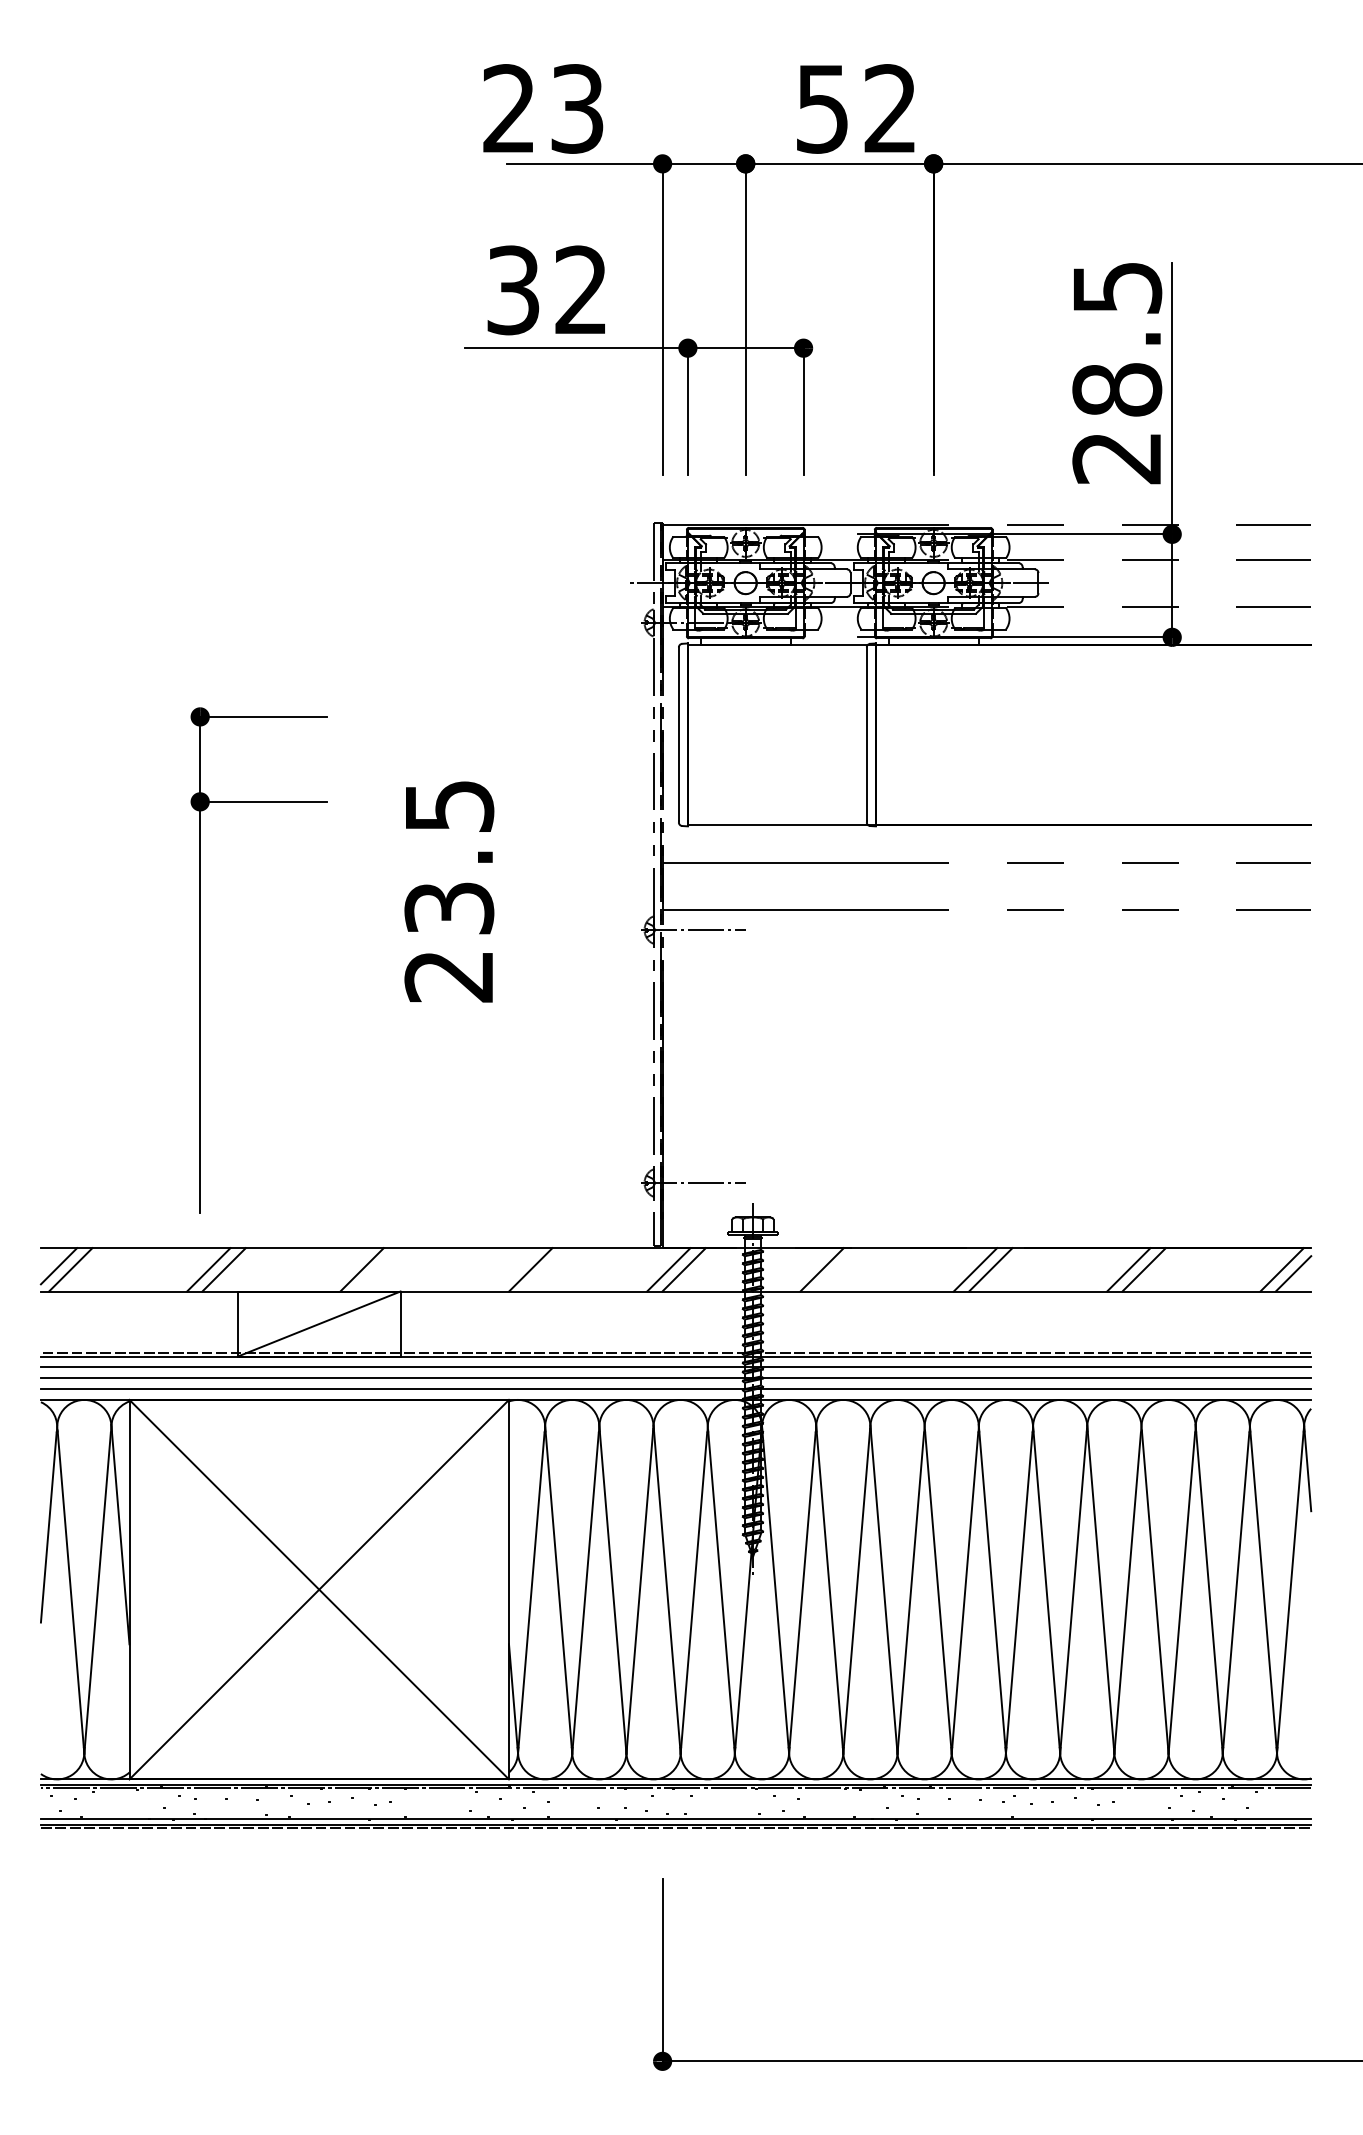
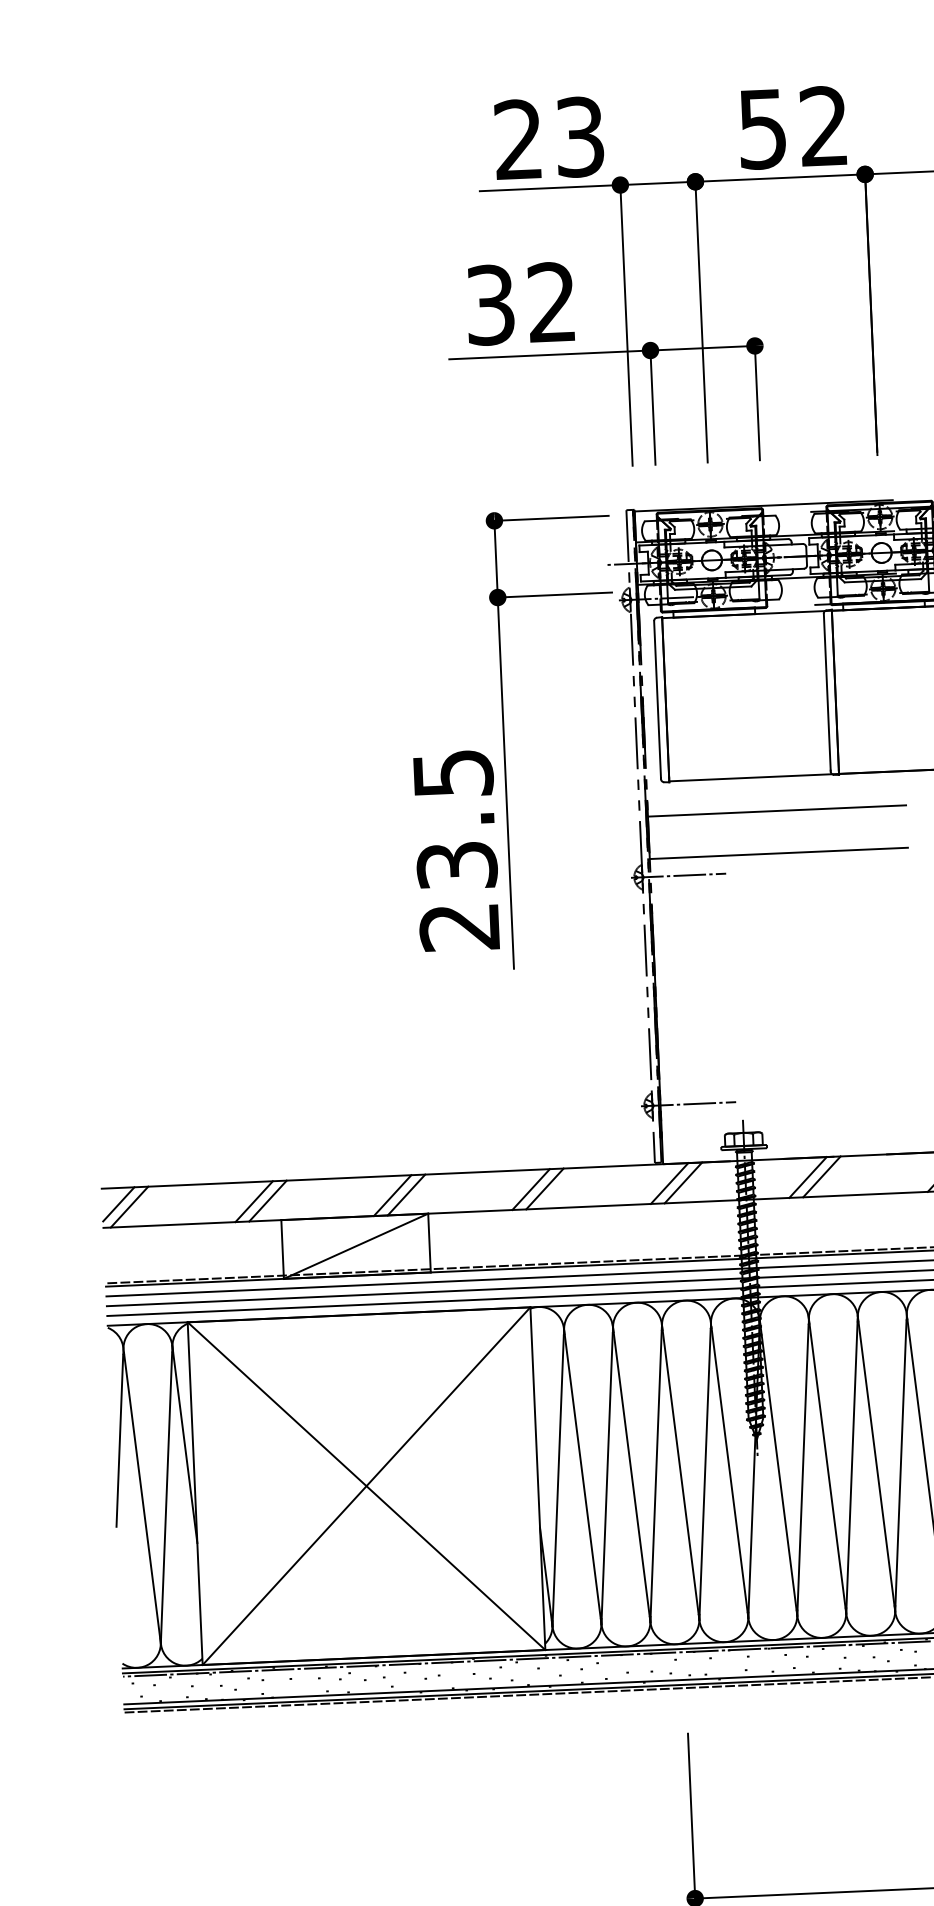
text: (543, 108) -> (549, 138), moved
part: (200, 960) -> (504, 740), moved
line: (377, 1269) -> (406, 1194), added
line: (515, 1269) -> (531, 1189), added
line: (837, 1269) -> (821, 1176), added

